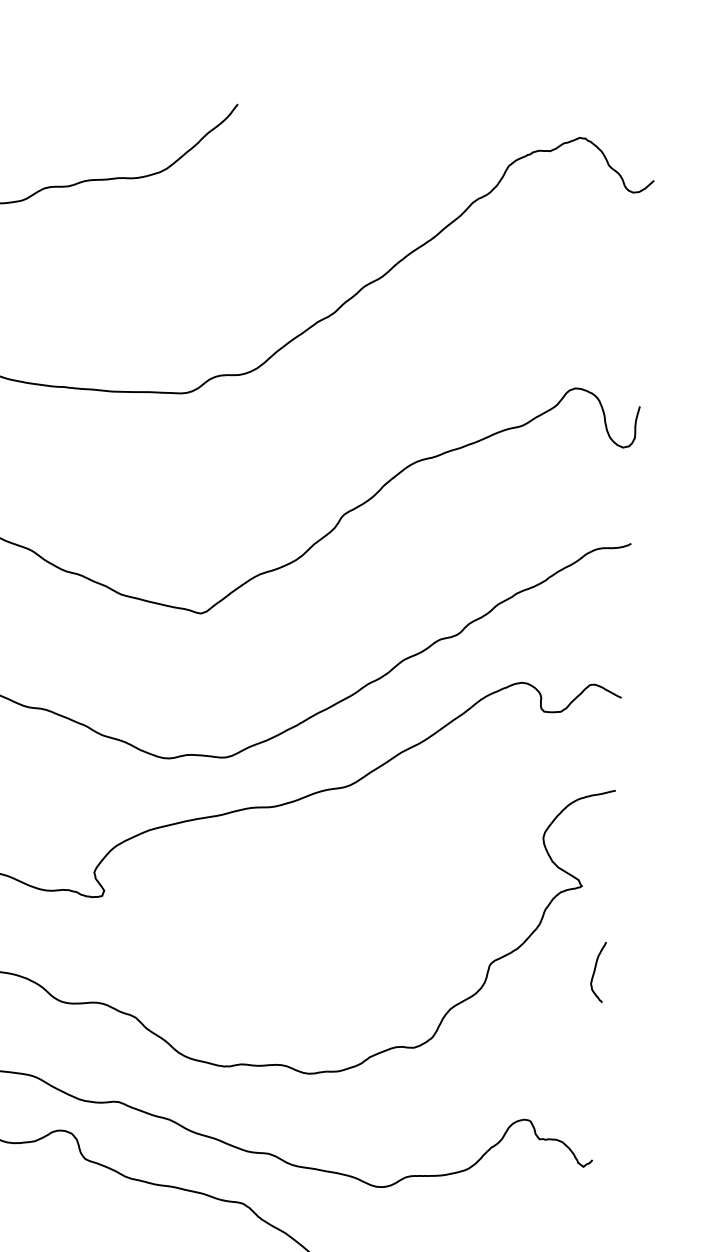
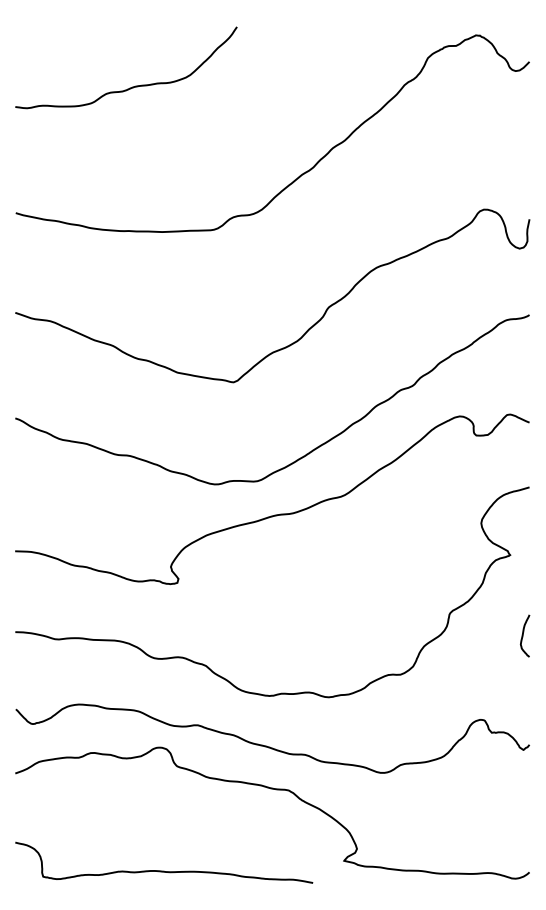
curve: (595, 971) -> (523, 635), moved

